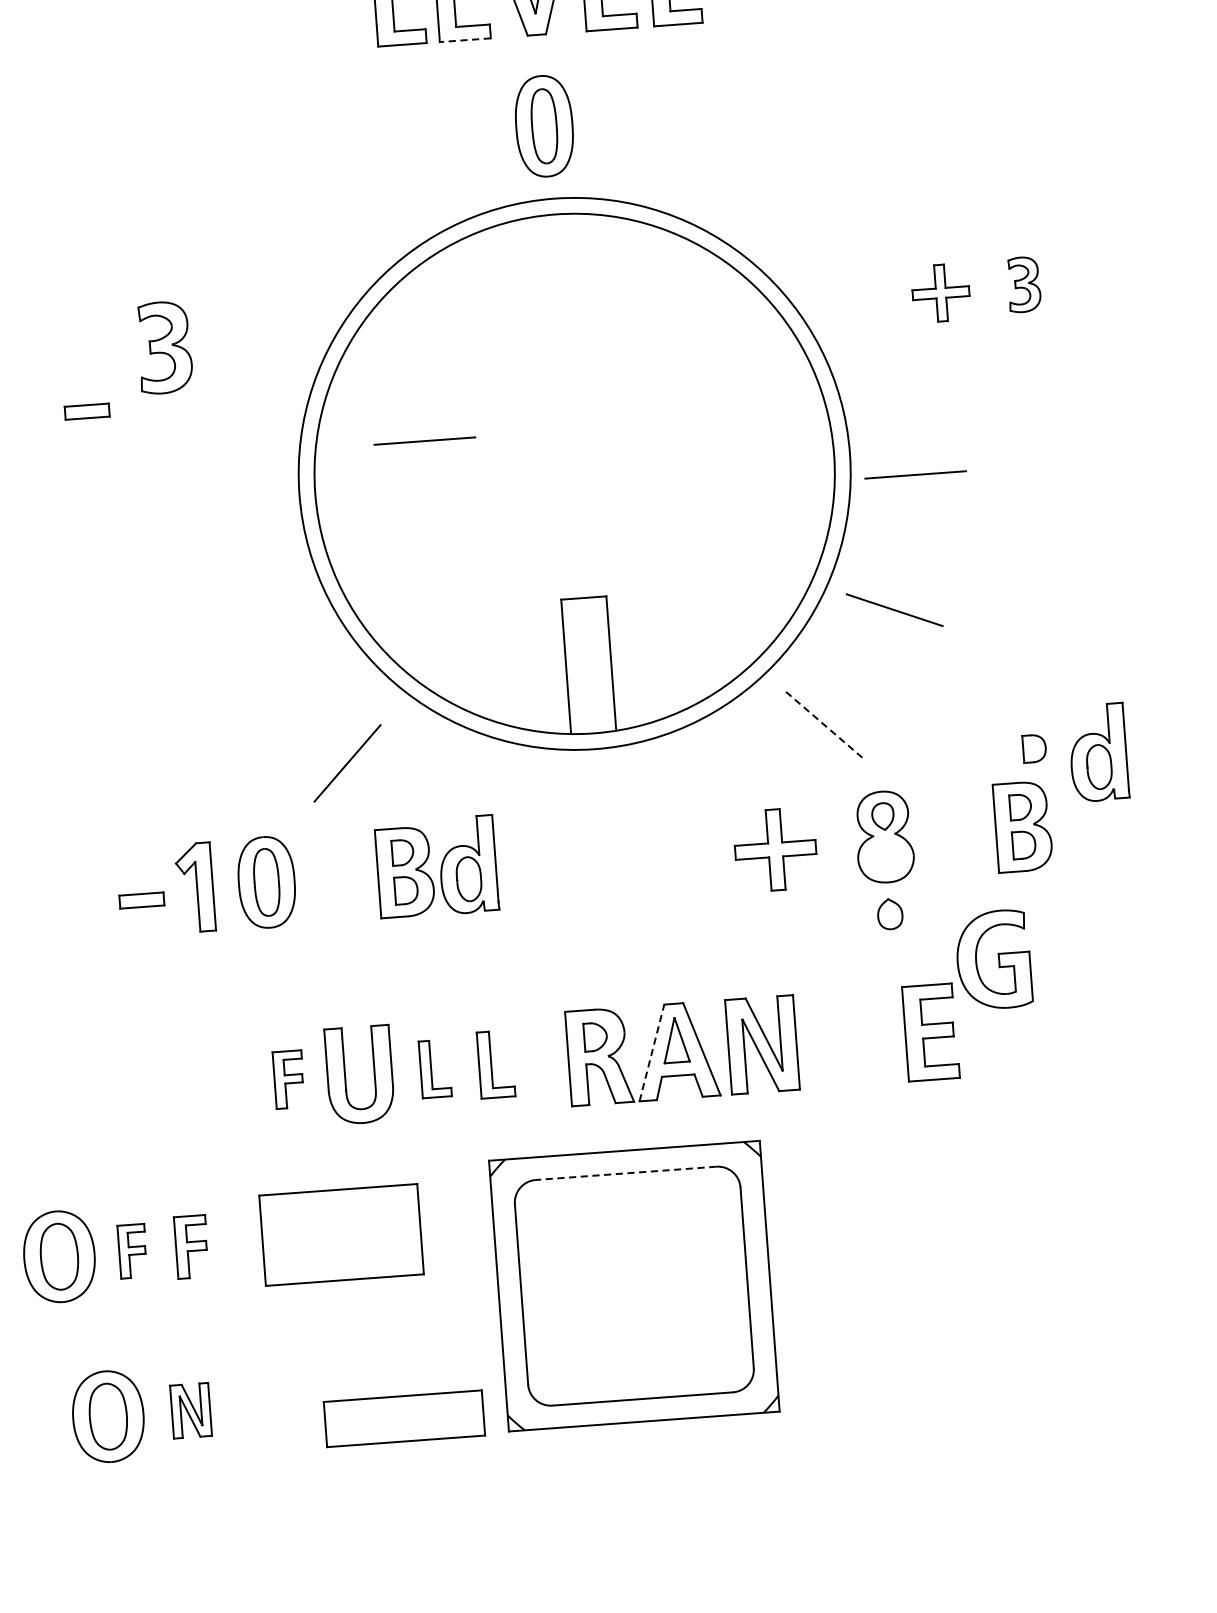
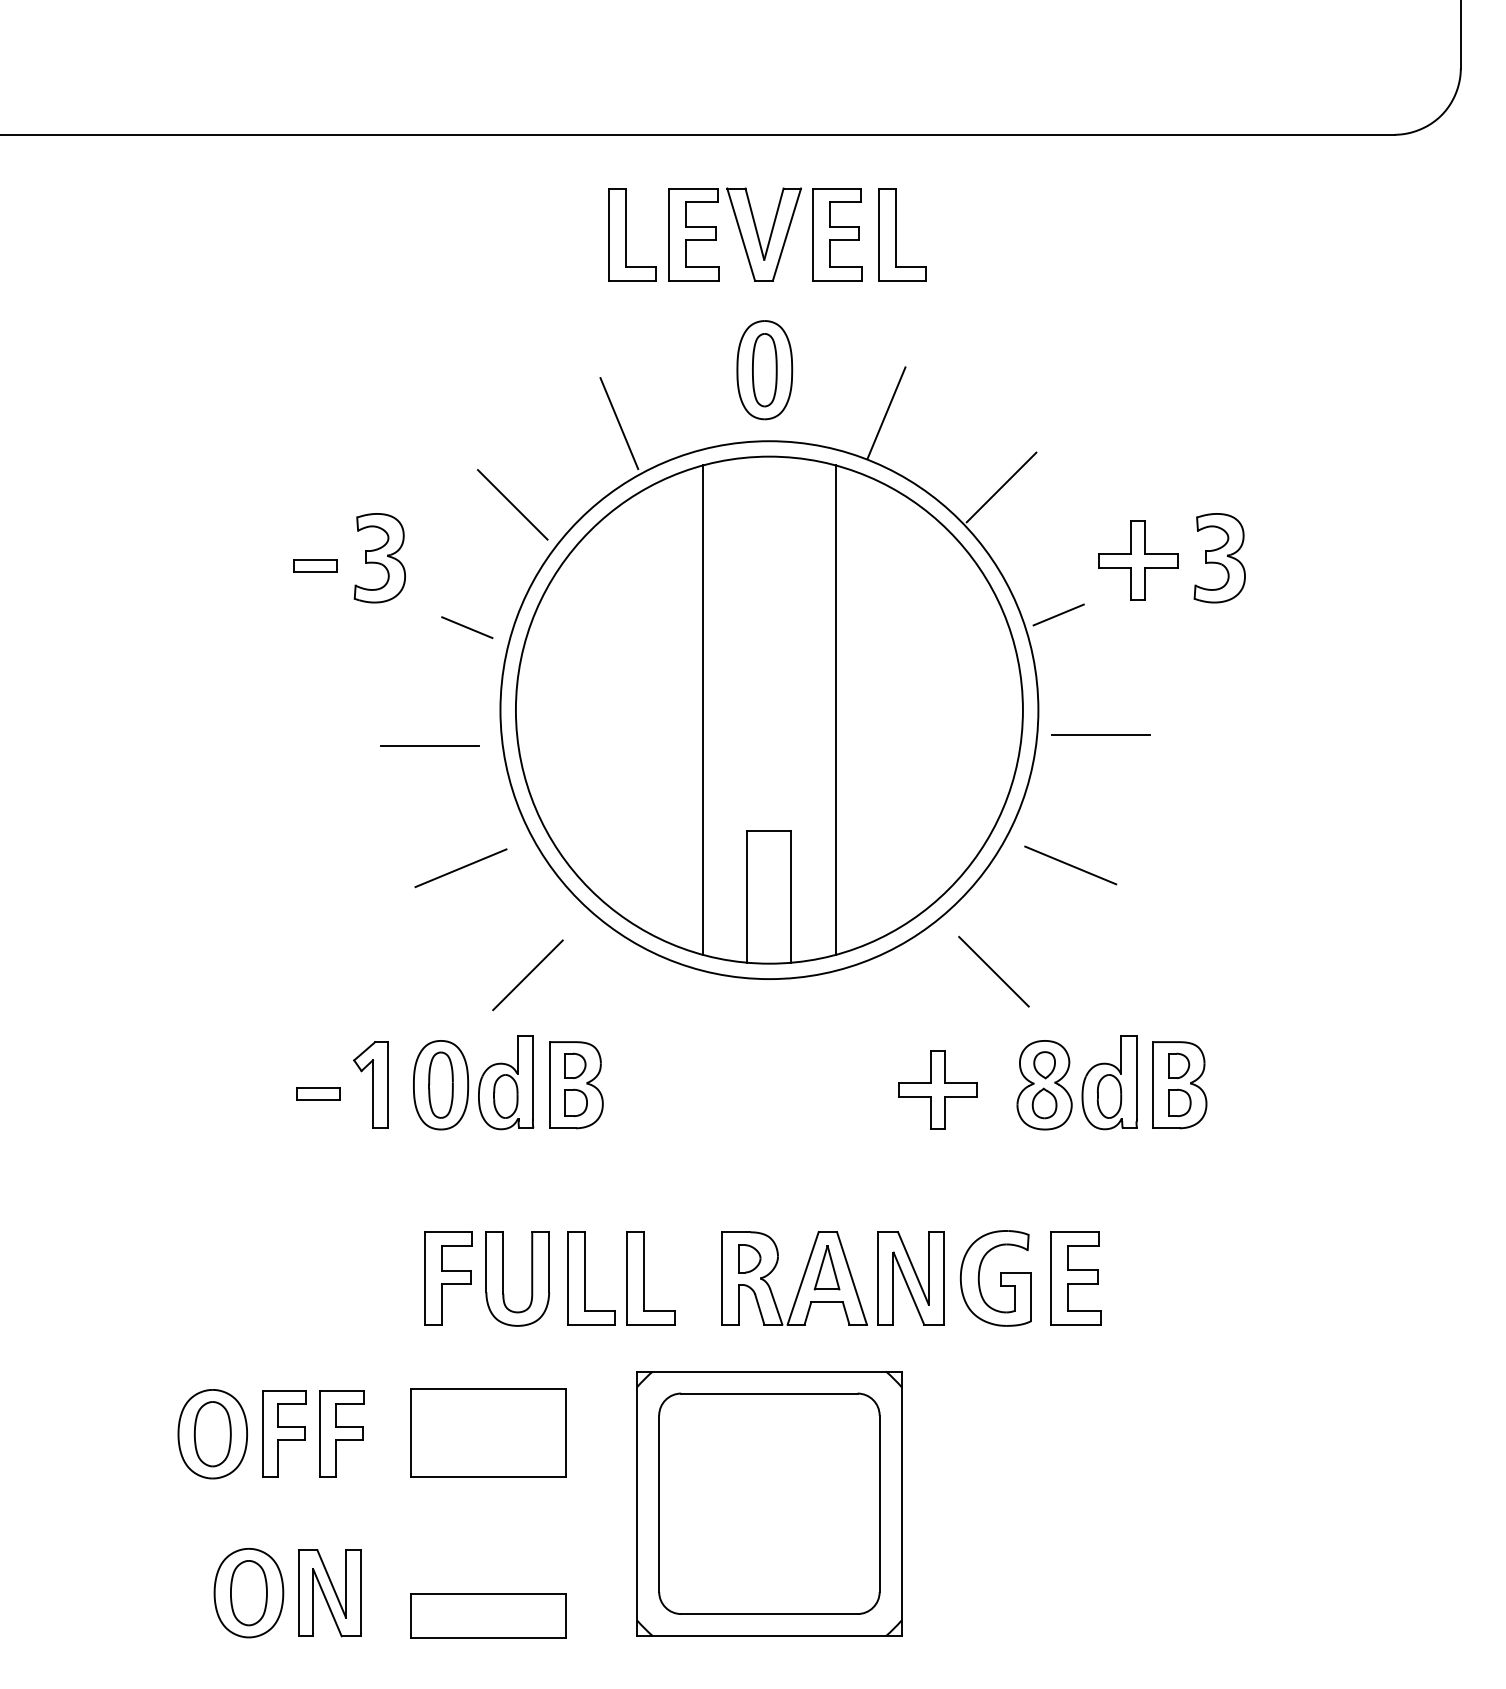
line: (465, 39) -> (694, 280), dashed -> solid
line: (672, 160) -> (886, 412), added
line: (399, 191) -> (619, 423), added
line: (795, 228) -> (1001, 487), added
line: (296, 282) -> (512, 504), added
part: (1023, 284) -> (1219, 558), size x1.67
part: (941, 293) -> (1138, 560), size x1.43
line: (863, 354) -> (1058, 614), added
part: (87, 411) -> (315, 565), moved
line: (259, 412) -> (467, 627), added
line: (424, 441) -> (429, 745), moved
line: (642, 468) -> (835, 709), added
line: (507, 478) -> (703, 709), added
line: (270, 659) -> (460, 868), added
line: (823, 724) -> (993, 971), dashed -> solid
part: (1034, 748) -> (1196, 1009), removed
part: (1098, 752) -> (1109, 1082), moved
part: (468, 864) -> (506, 1082), moved
part: (890, 914) -> (1044, 1103), moved
part: (993, 960) -> (995, 1278), moved
line: (652, 1053) -> (803, 1278), dashed -> solid
part: (495, 1064) -> (650, 1278), size x1.43
part: (435, 1068) -> (591, 1278), size x1.67
part: (288, 1079) -> (448, 1278), size x1.67
line: (625, 1173) -> (768, 1393), dashed -> solid
part: (191, 1246) -> (341, 1433), size x1.43
part: (132, 1250) -> (284, 1433), size x1.67
part: (190, 1411) -> (329, 1593), size x1.67
part: (404, 1417) -> (488, 1615), moved

